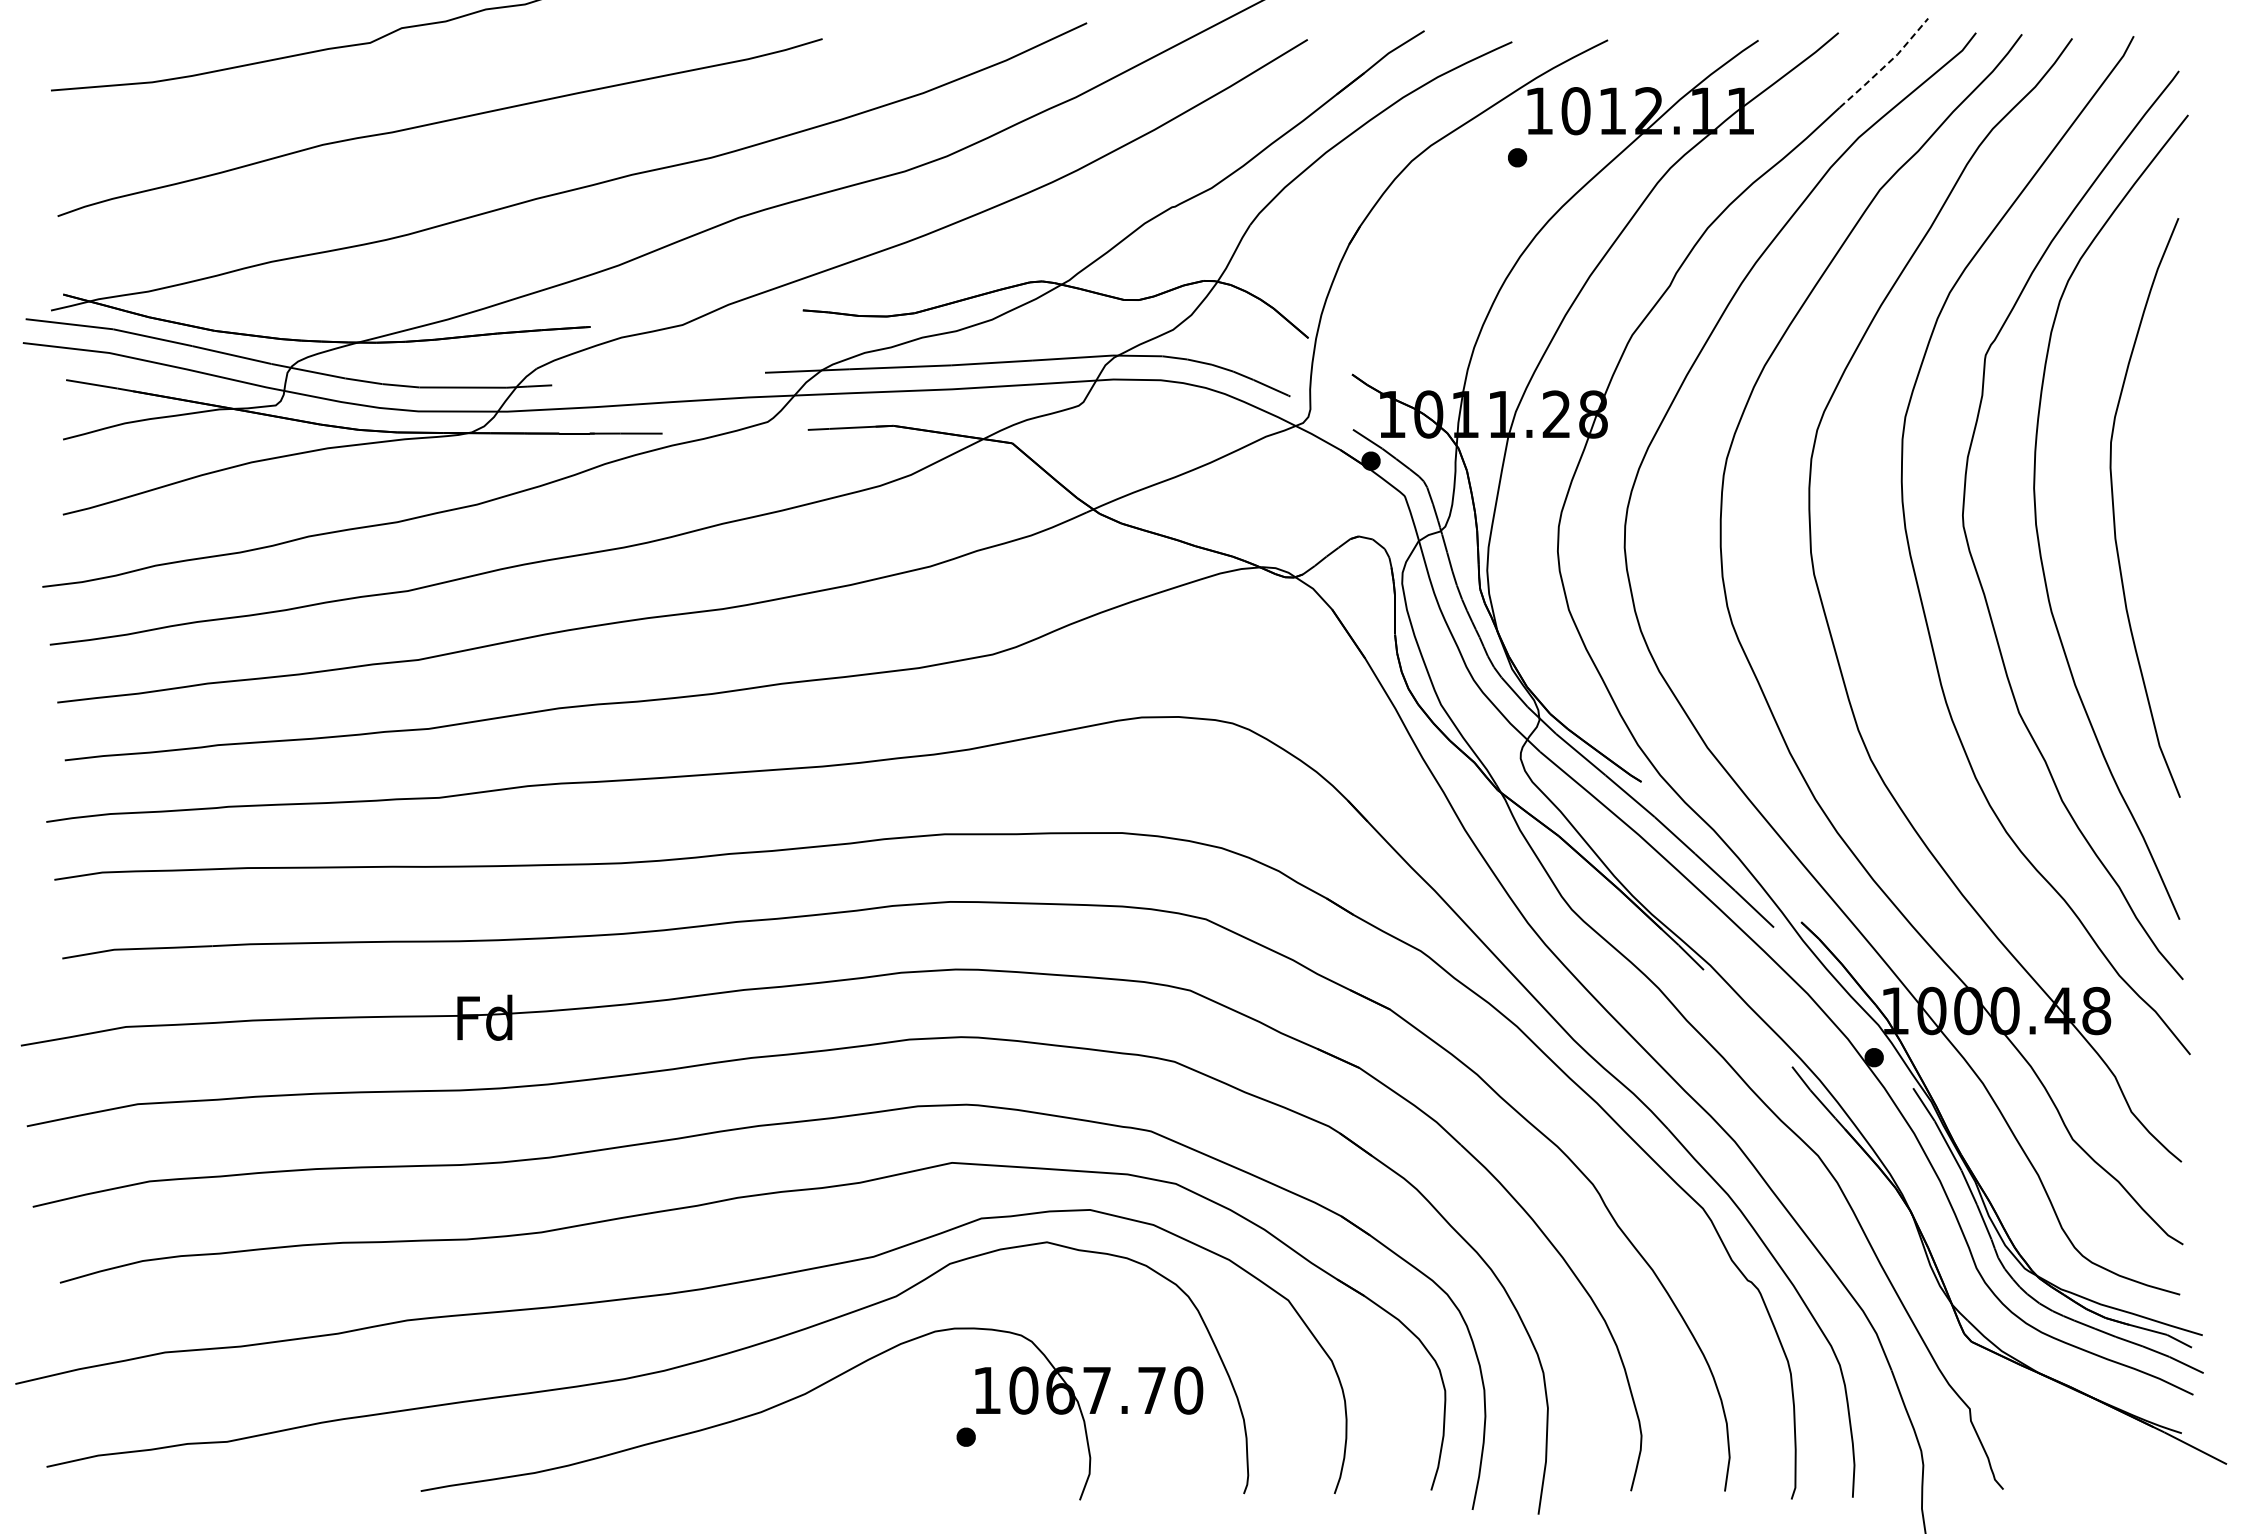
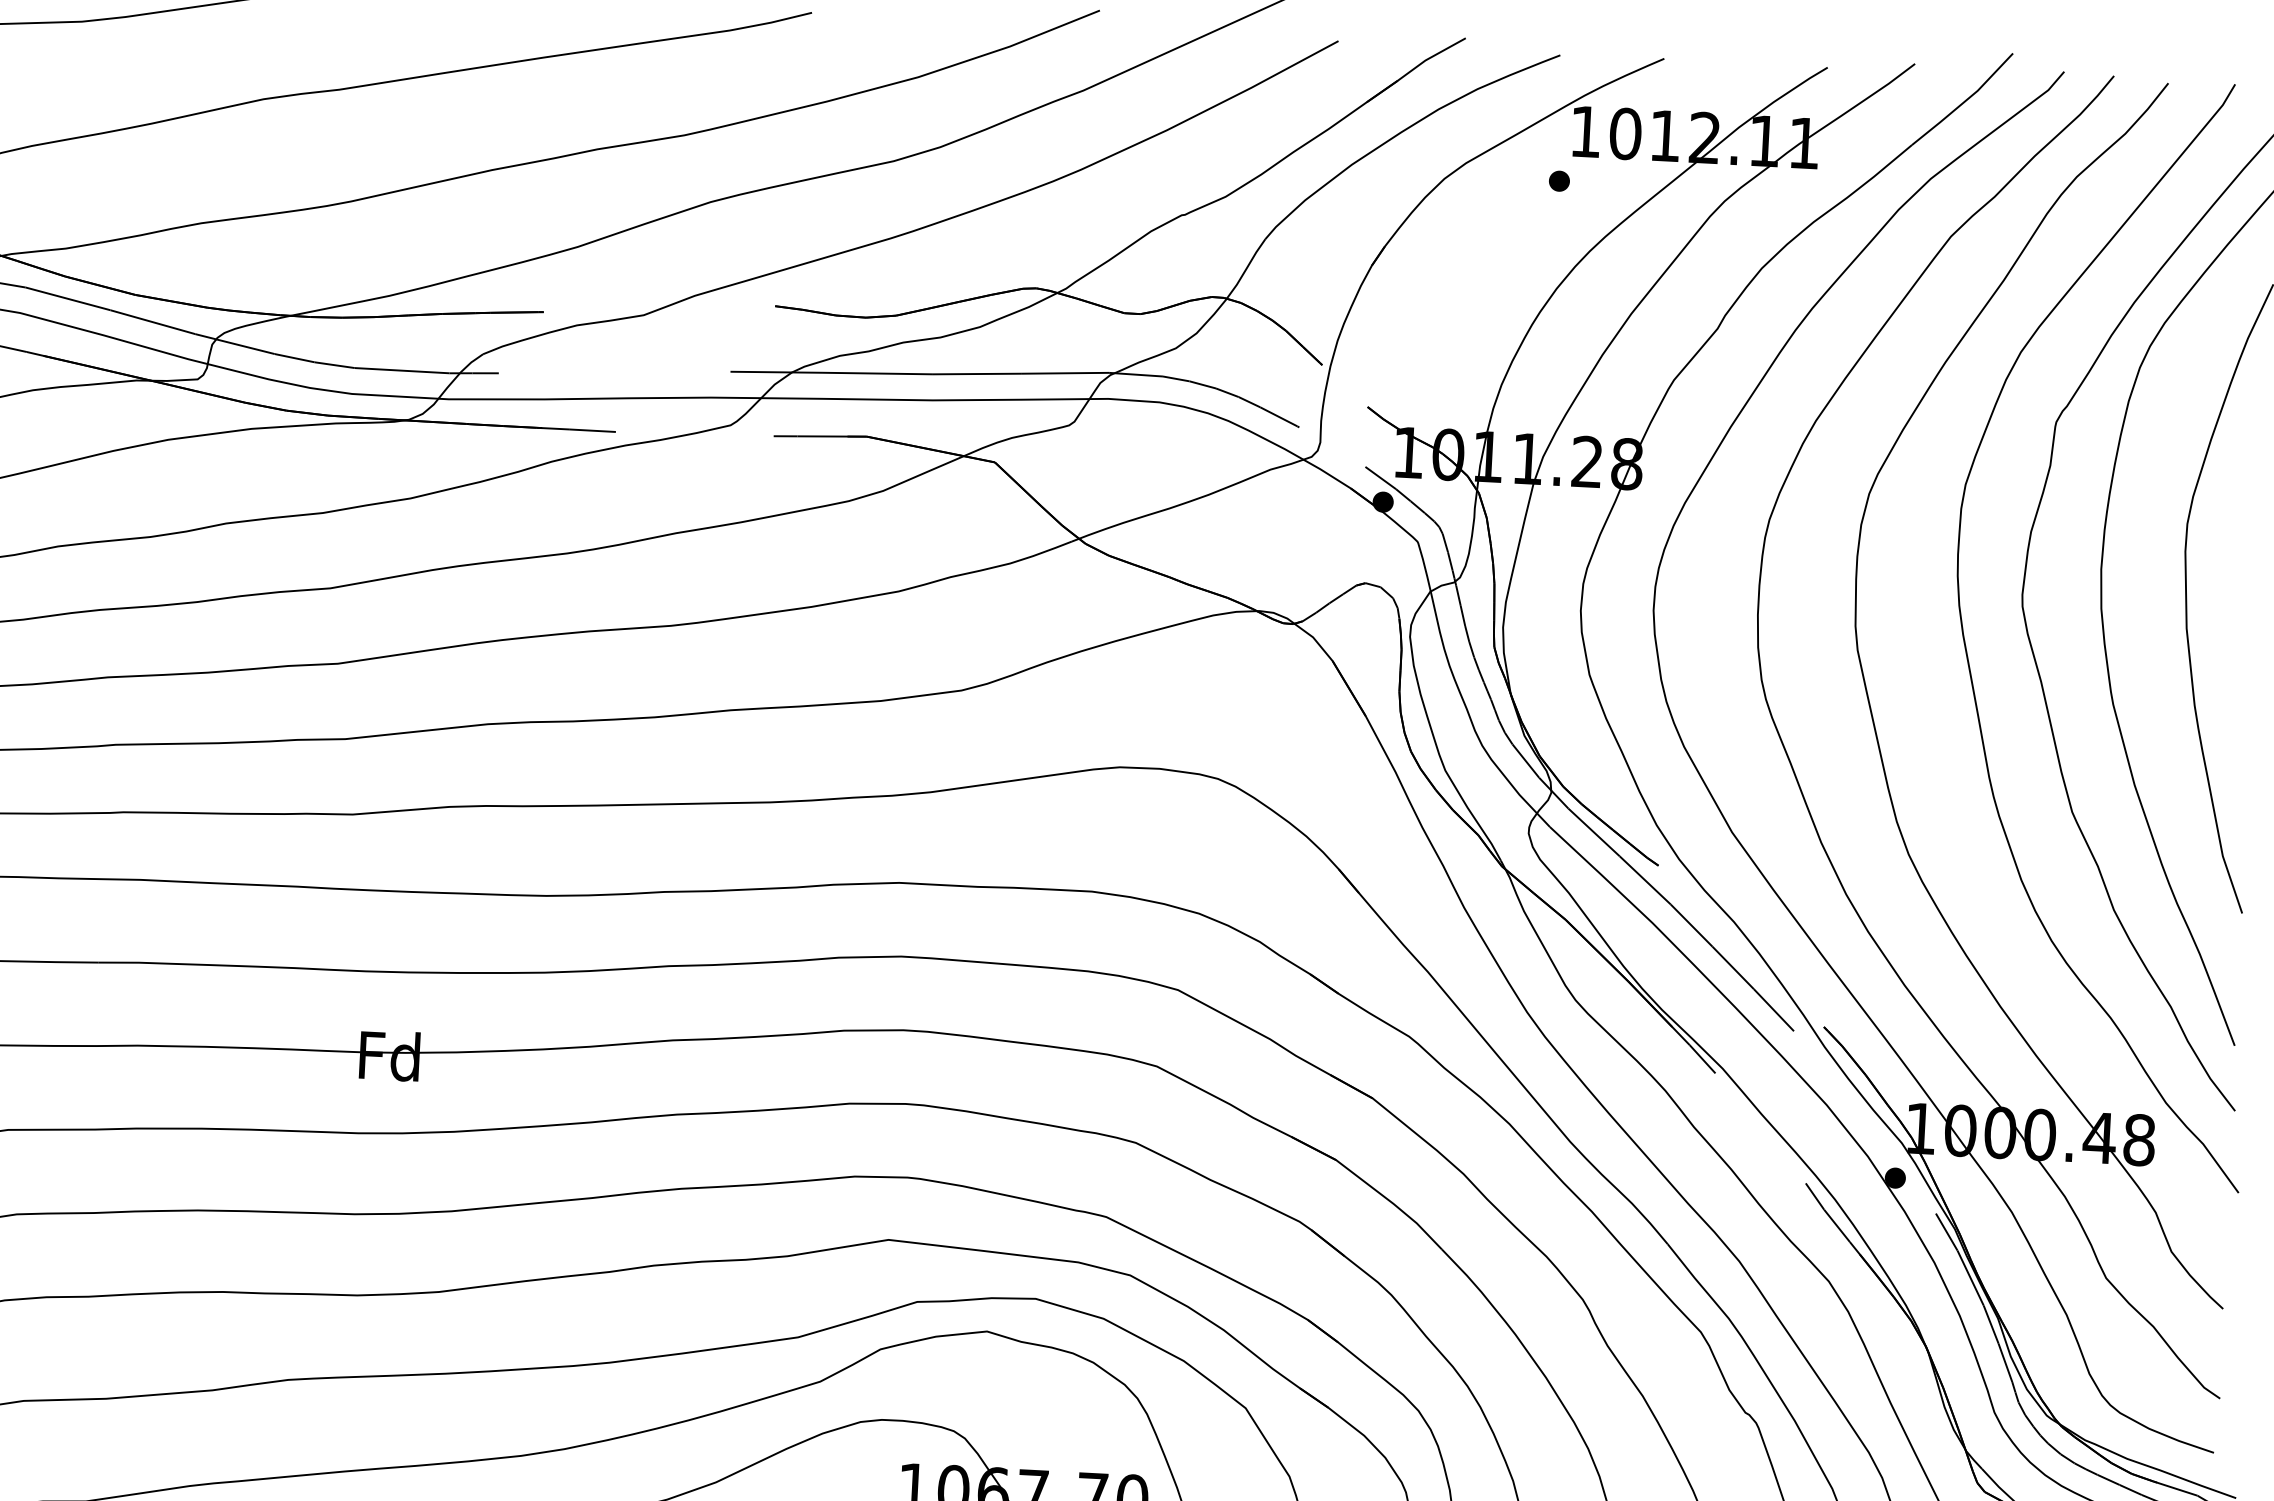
line: (1886, 65) -> (1965, 102), dashed -> solid

